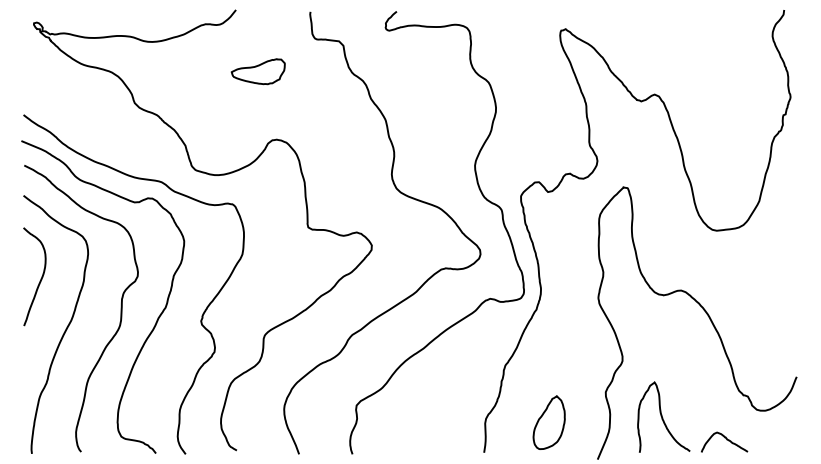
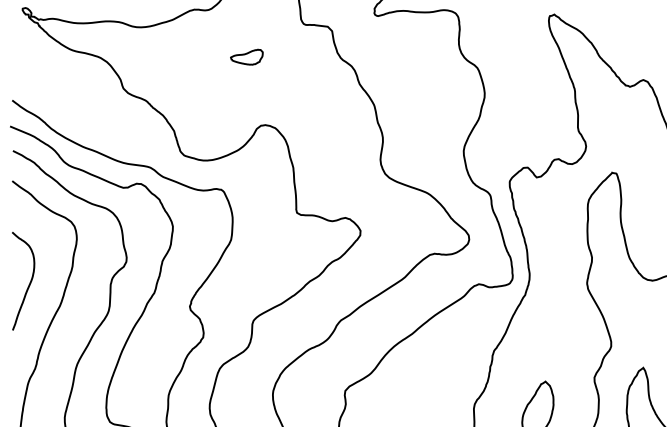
part: (257, 71) -> (246, 56), size x0.6
curve: (40, 278) -> (29, 282), moved

